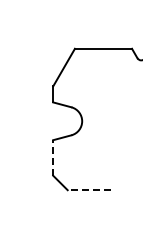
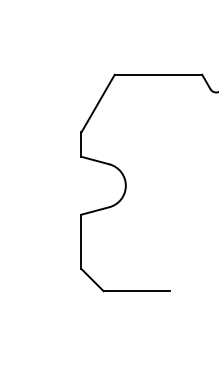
line: (53, 157) -> (81, 241), dashed -> solid
line: (89, 190) -> (137, 291), dashed -> solid

